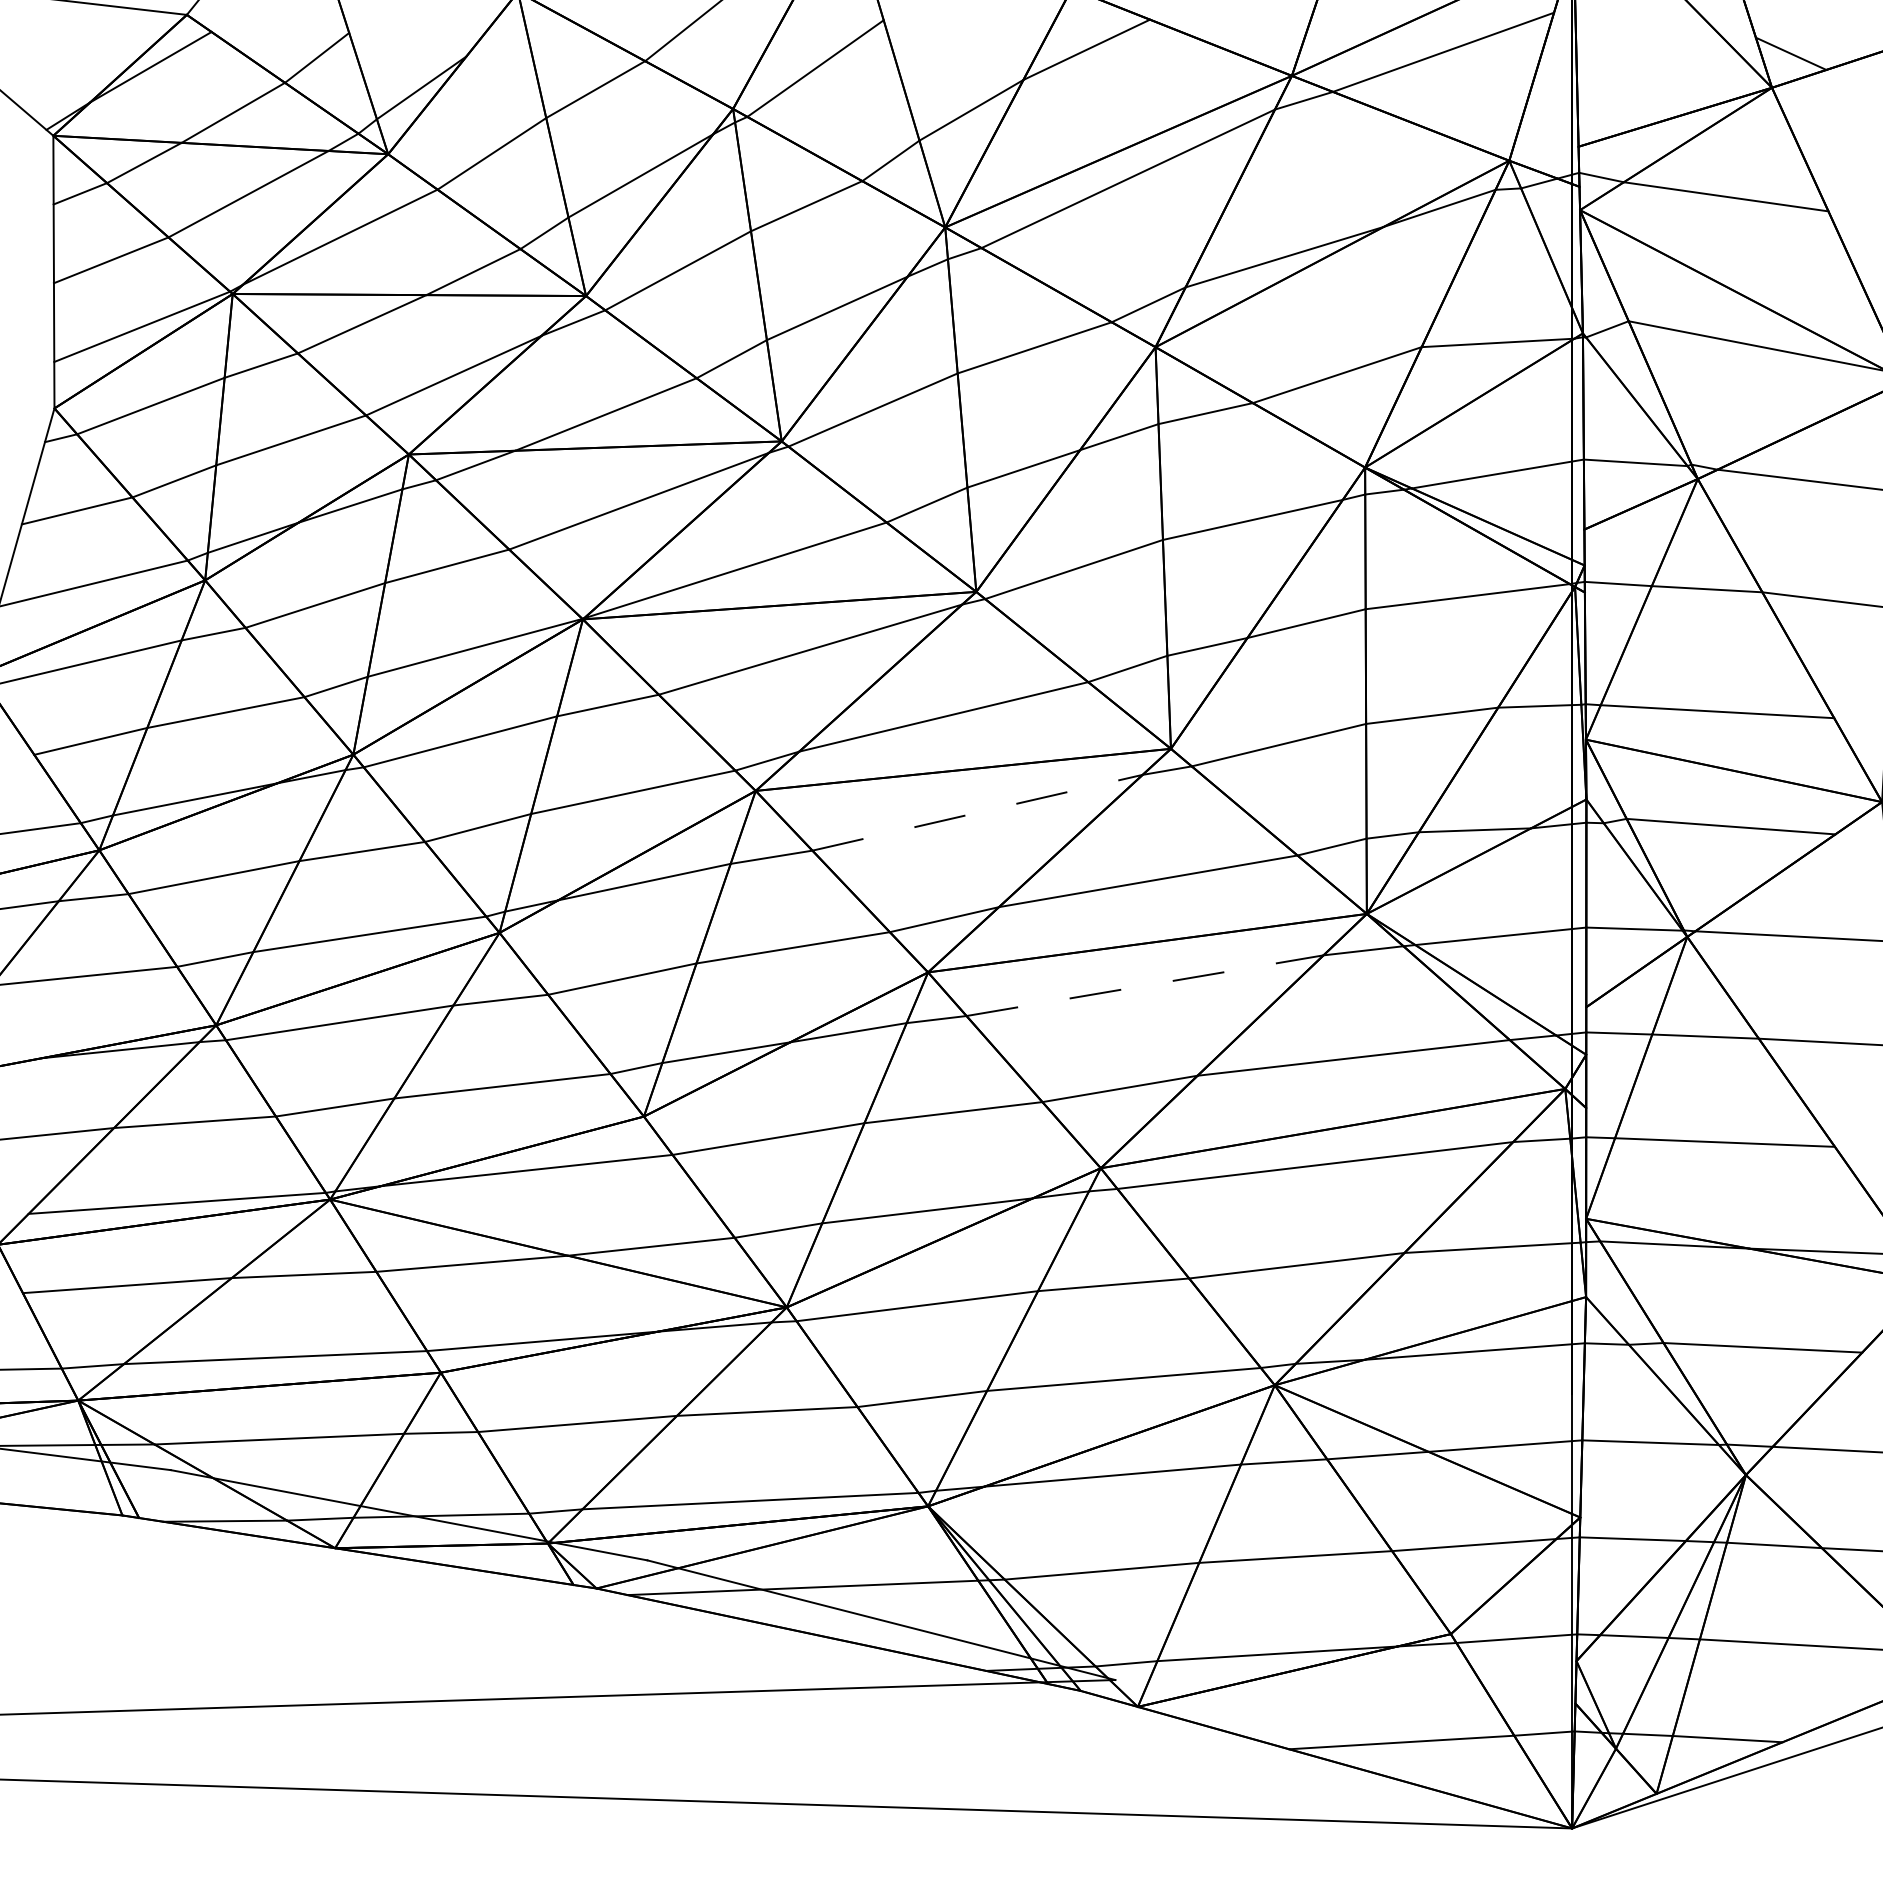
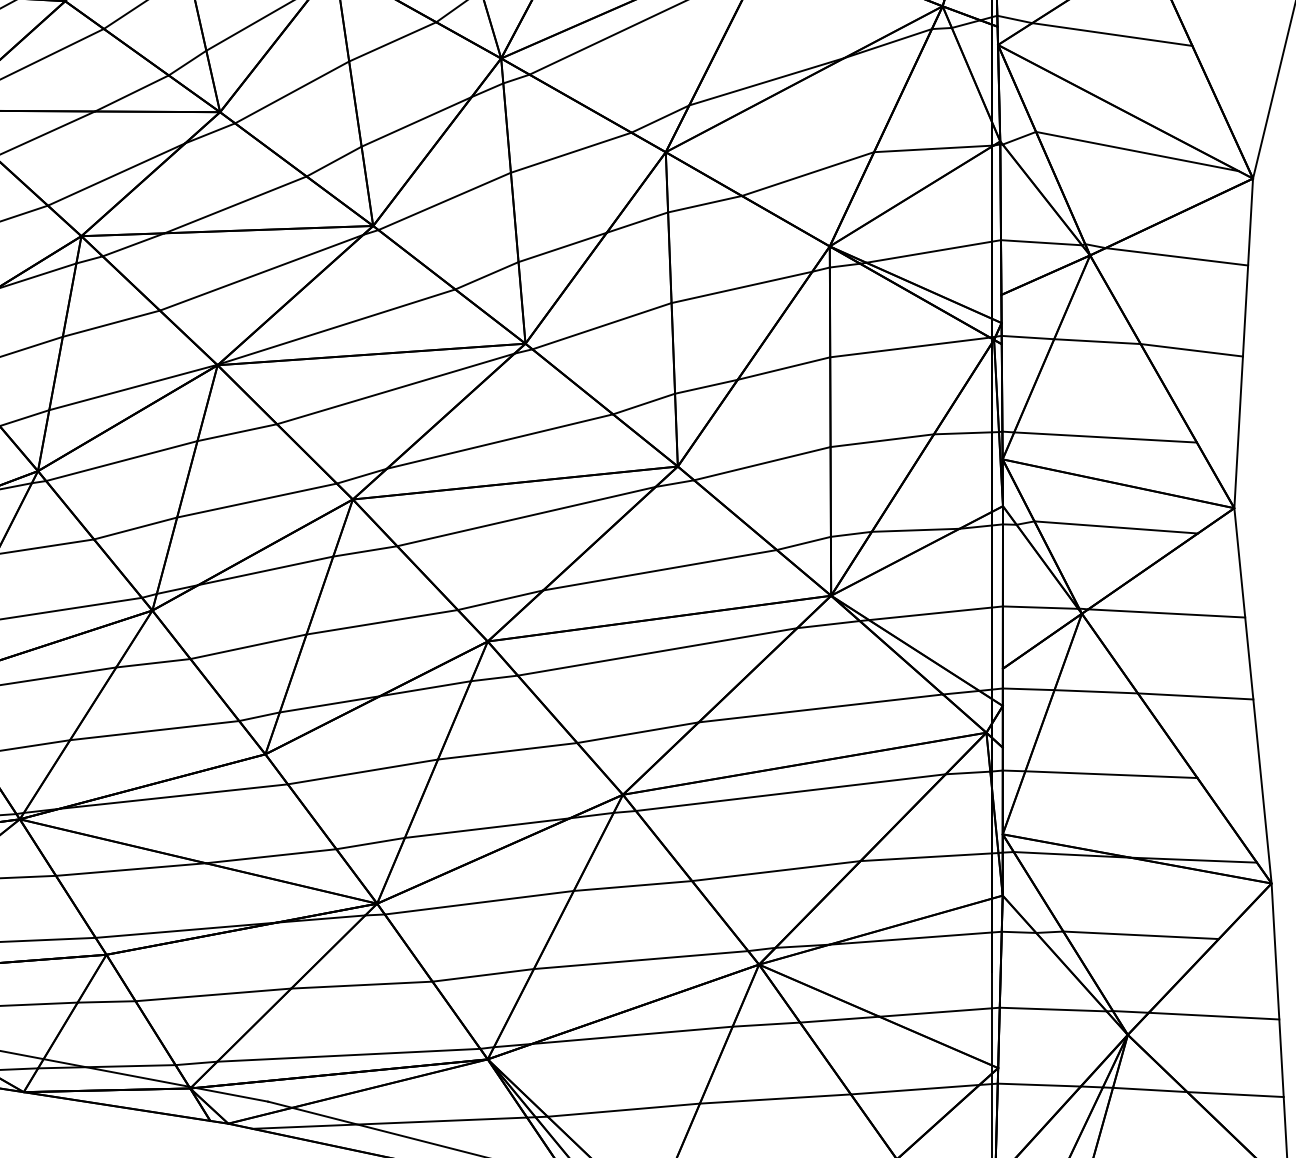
line: (978, 812) -> (527, 516), dashed -> solid
line: (1145, 985) -> (657, 651), dashed -> solid

